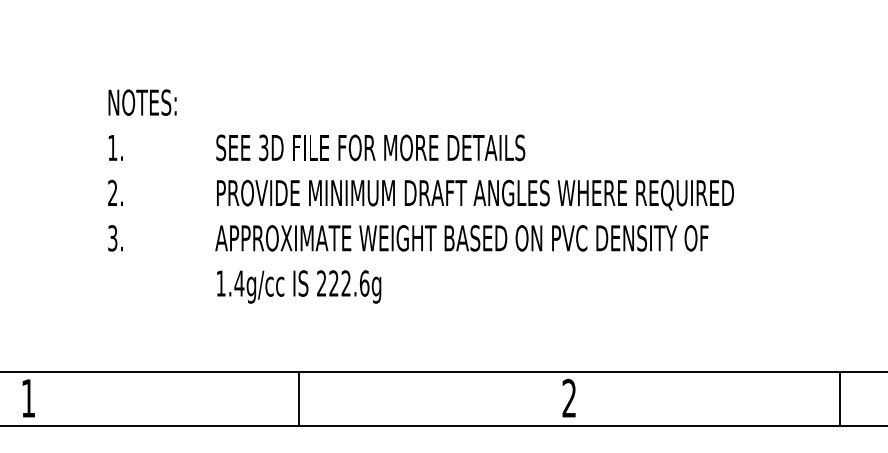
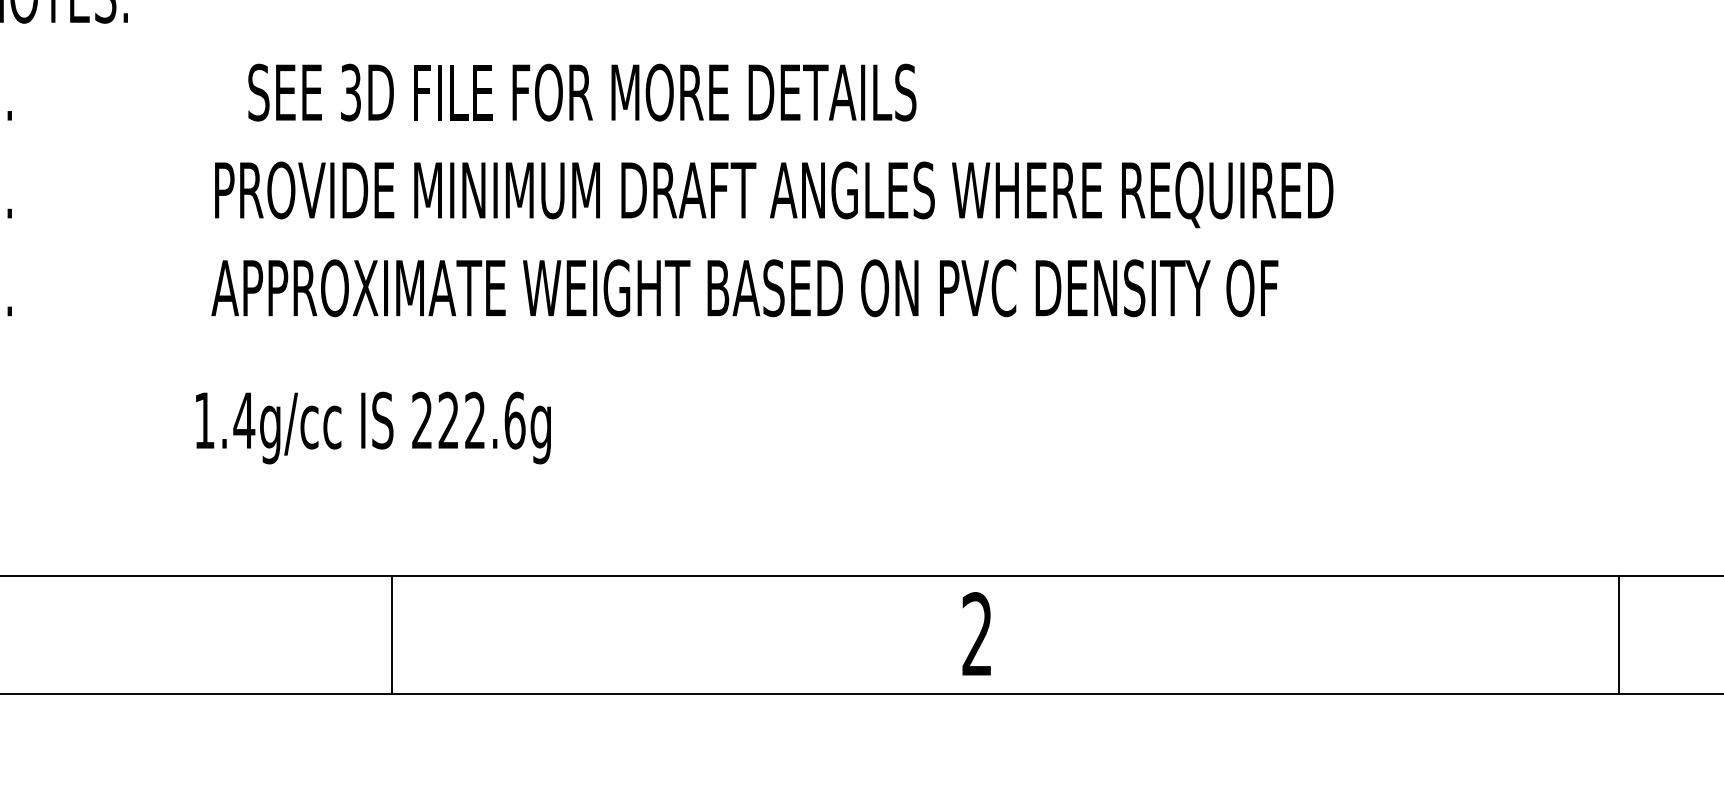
text: (370, 147) -> (581, 91), moved
text: (299, 286) -> (374, 426), moved
line: (840, 398) -> (1619, 634), moved

